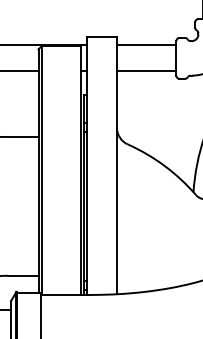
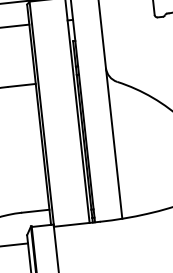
line: (146, 71) -> (127, 14), removed

